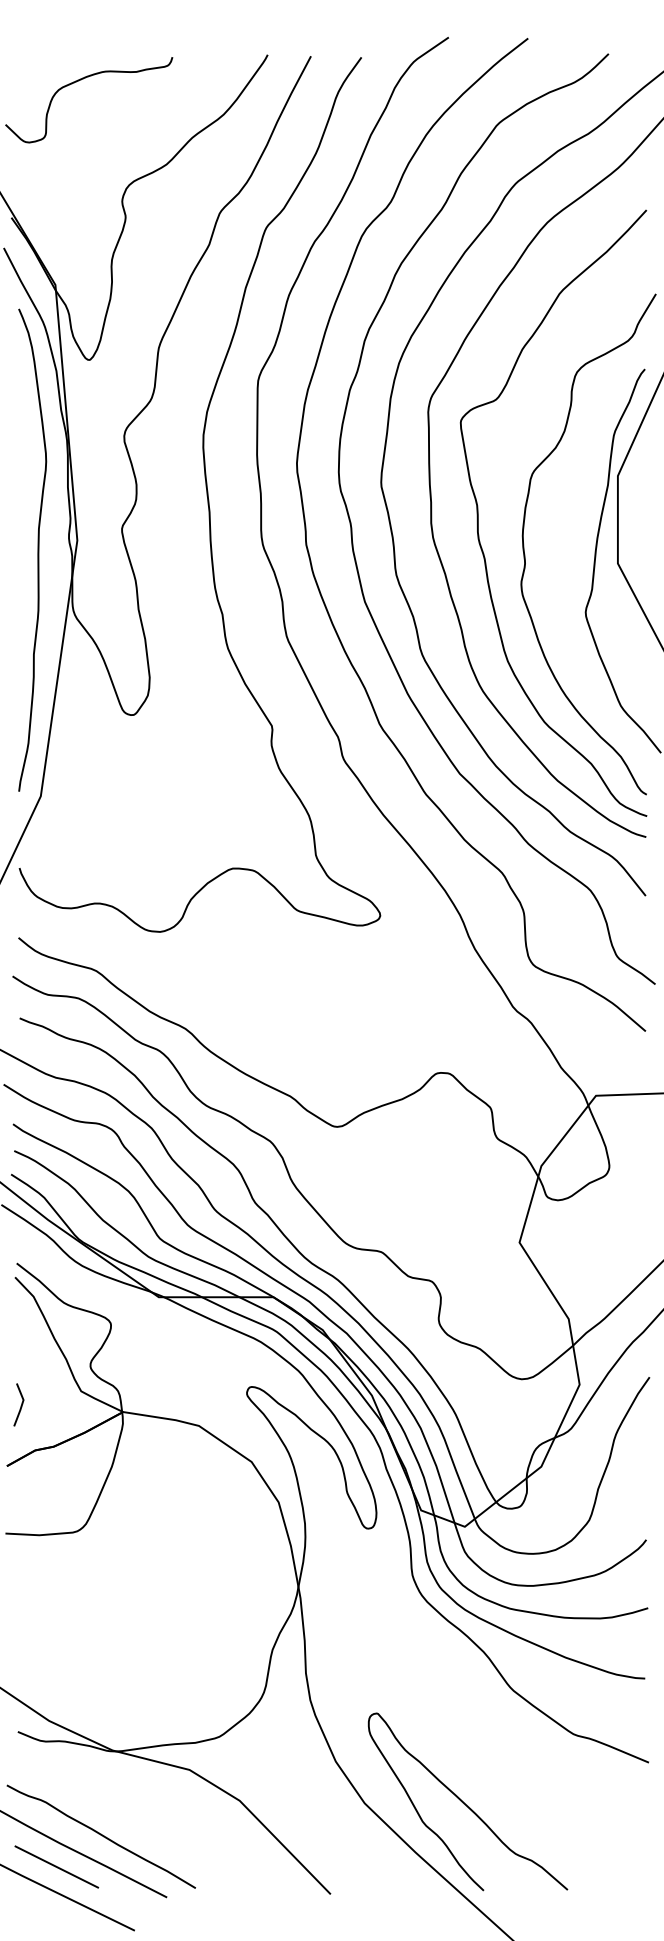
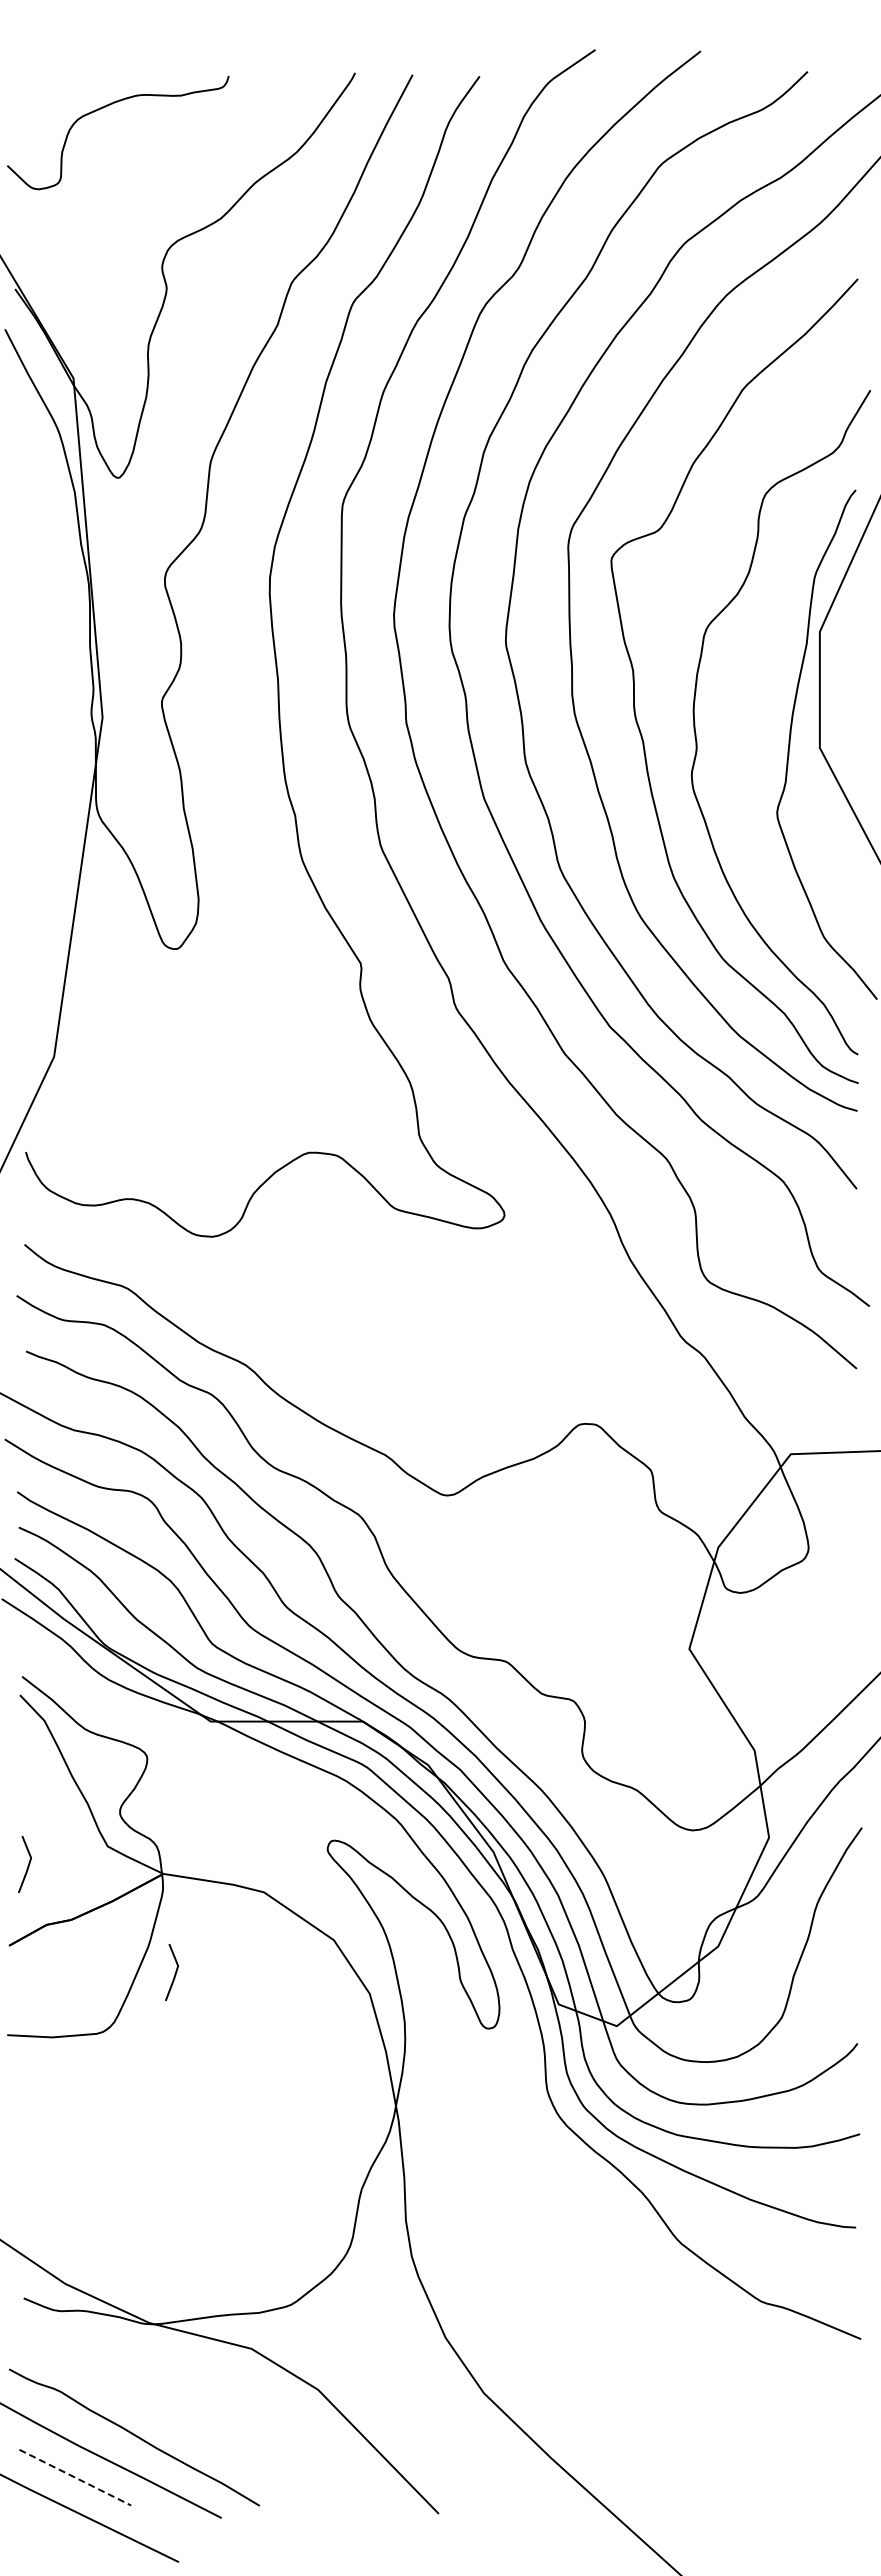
curve: (38, 550) -> (50, 730), removed
line: (131, 1487) -> (174, 1973), added
curve: (465, 1803) -> (617, 2393), removed
line: (56, 1866) -> (75, 2477), solid -> dashed

